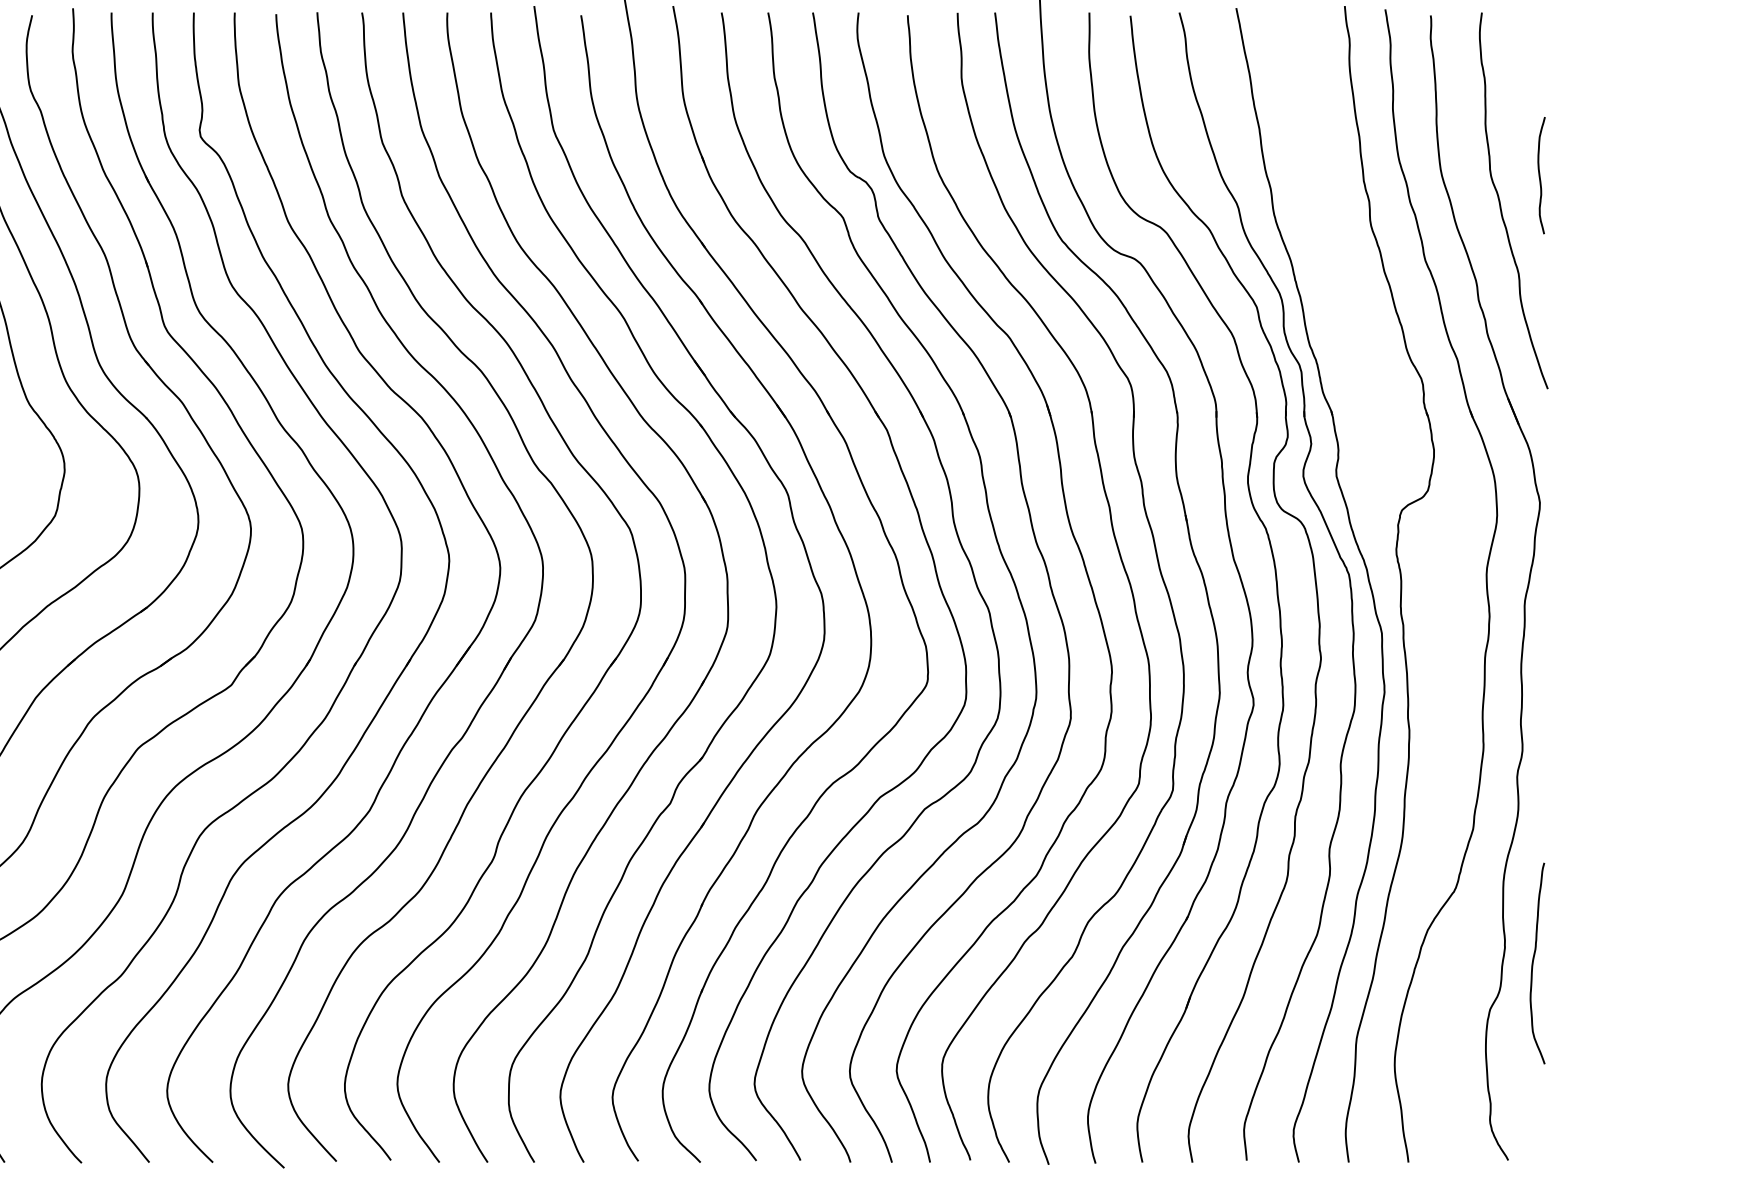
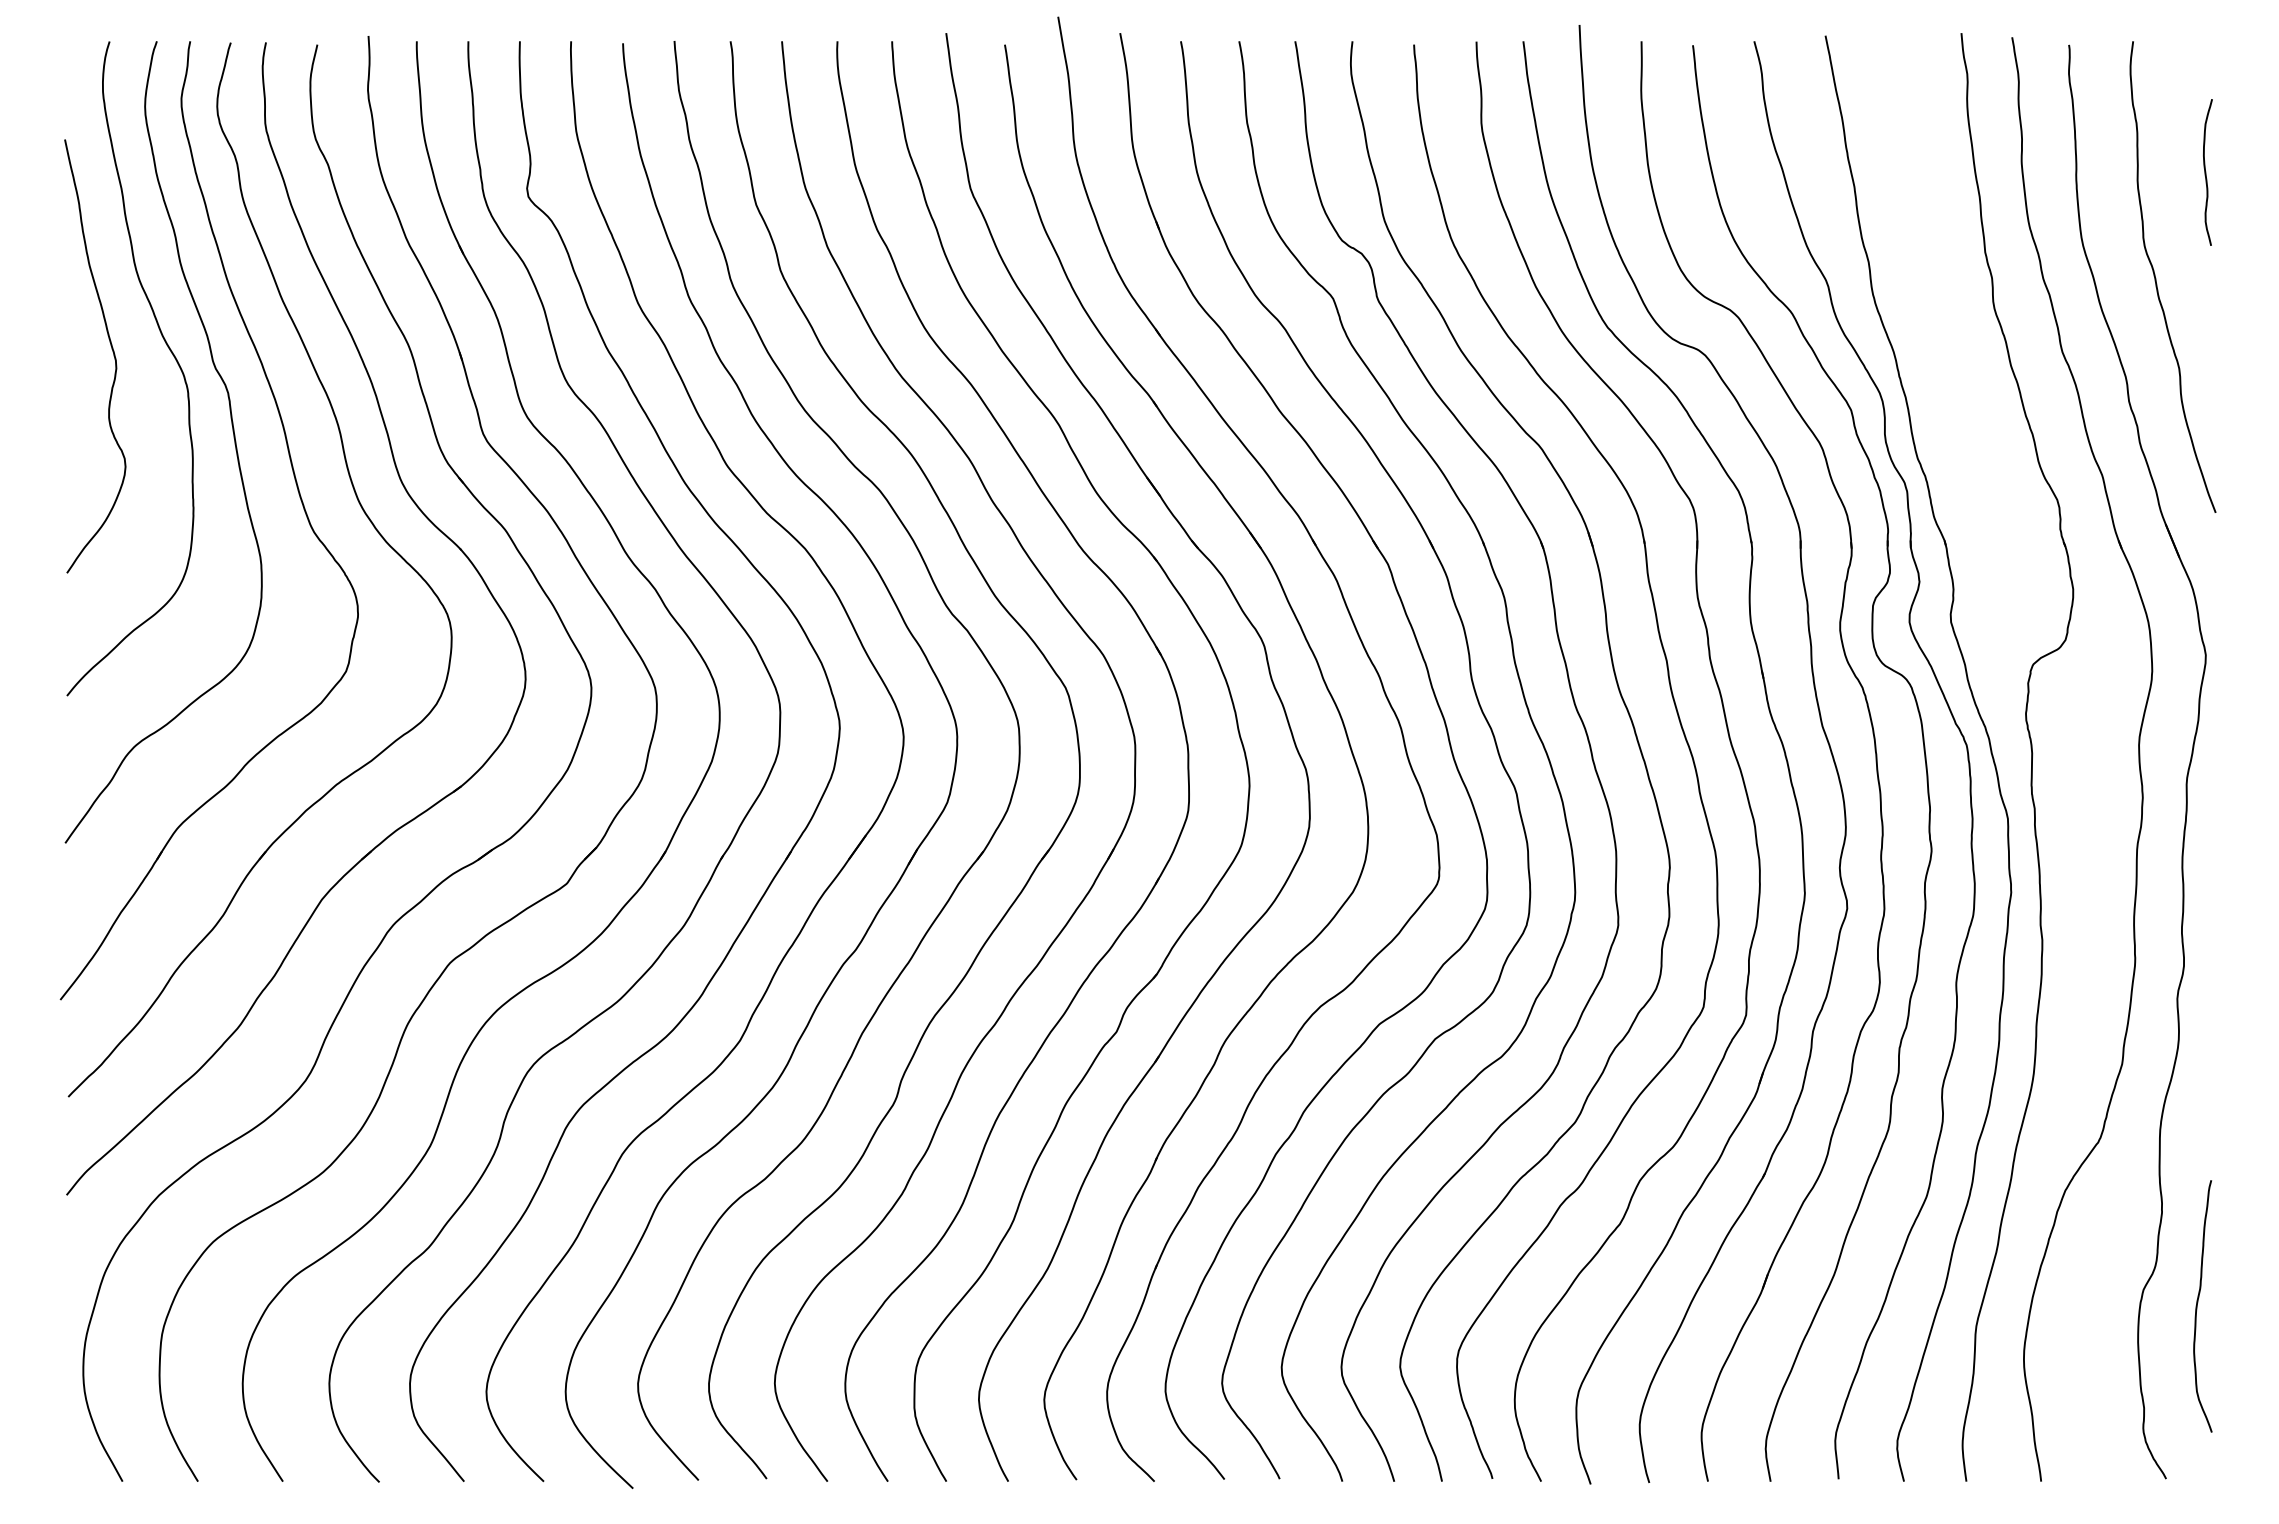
curve: (1540, 175) -> (2206, 172), moved
curve: (1533, 963) -> (2197, 1306), moved

